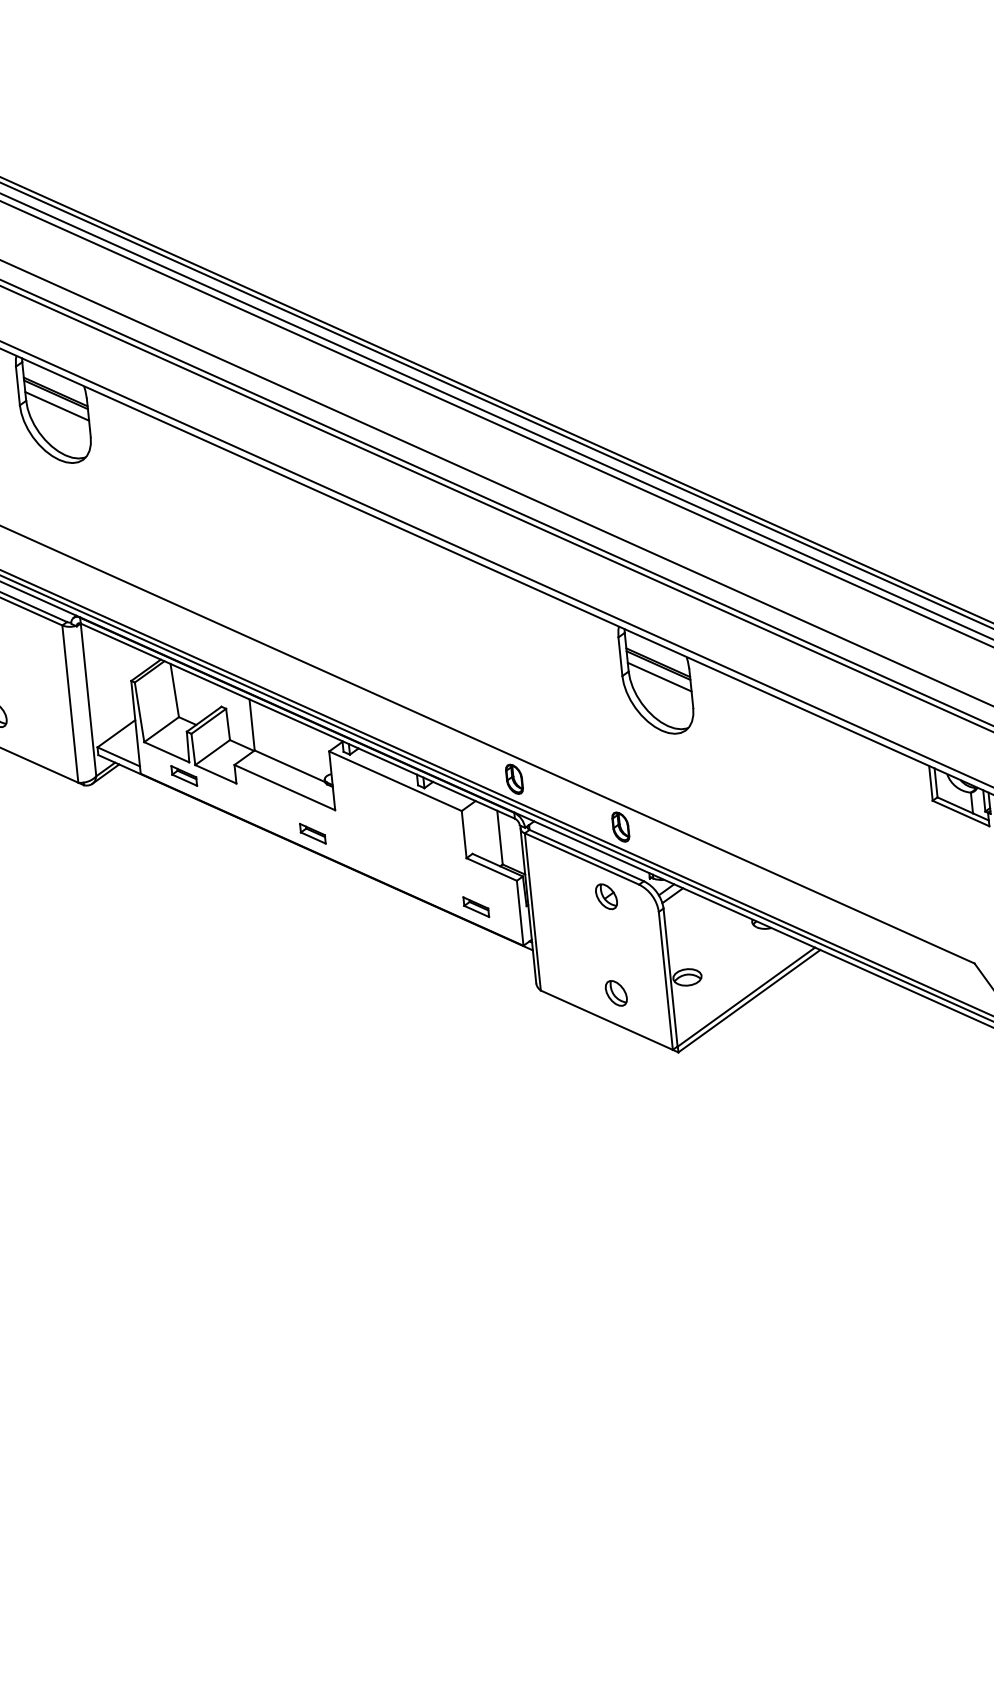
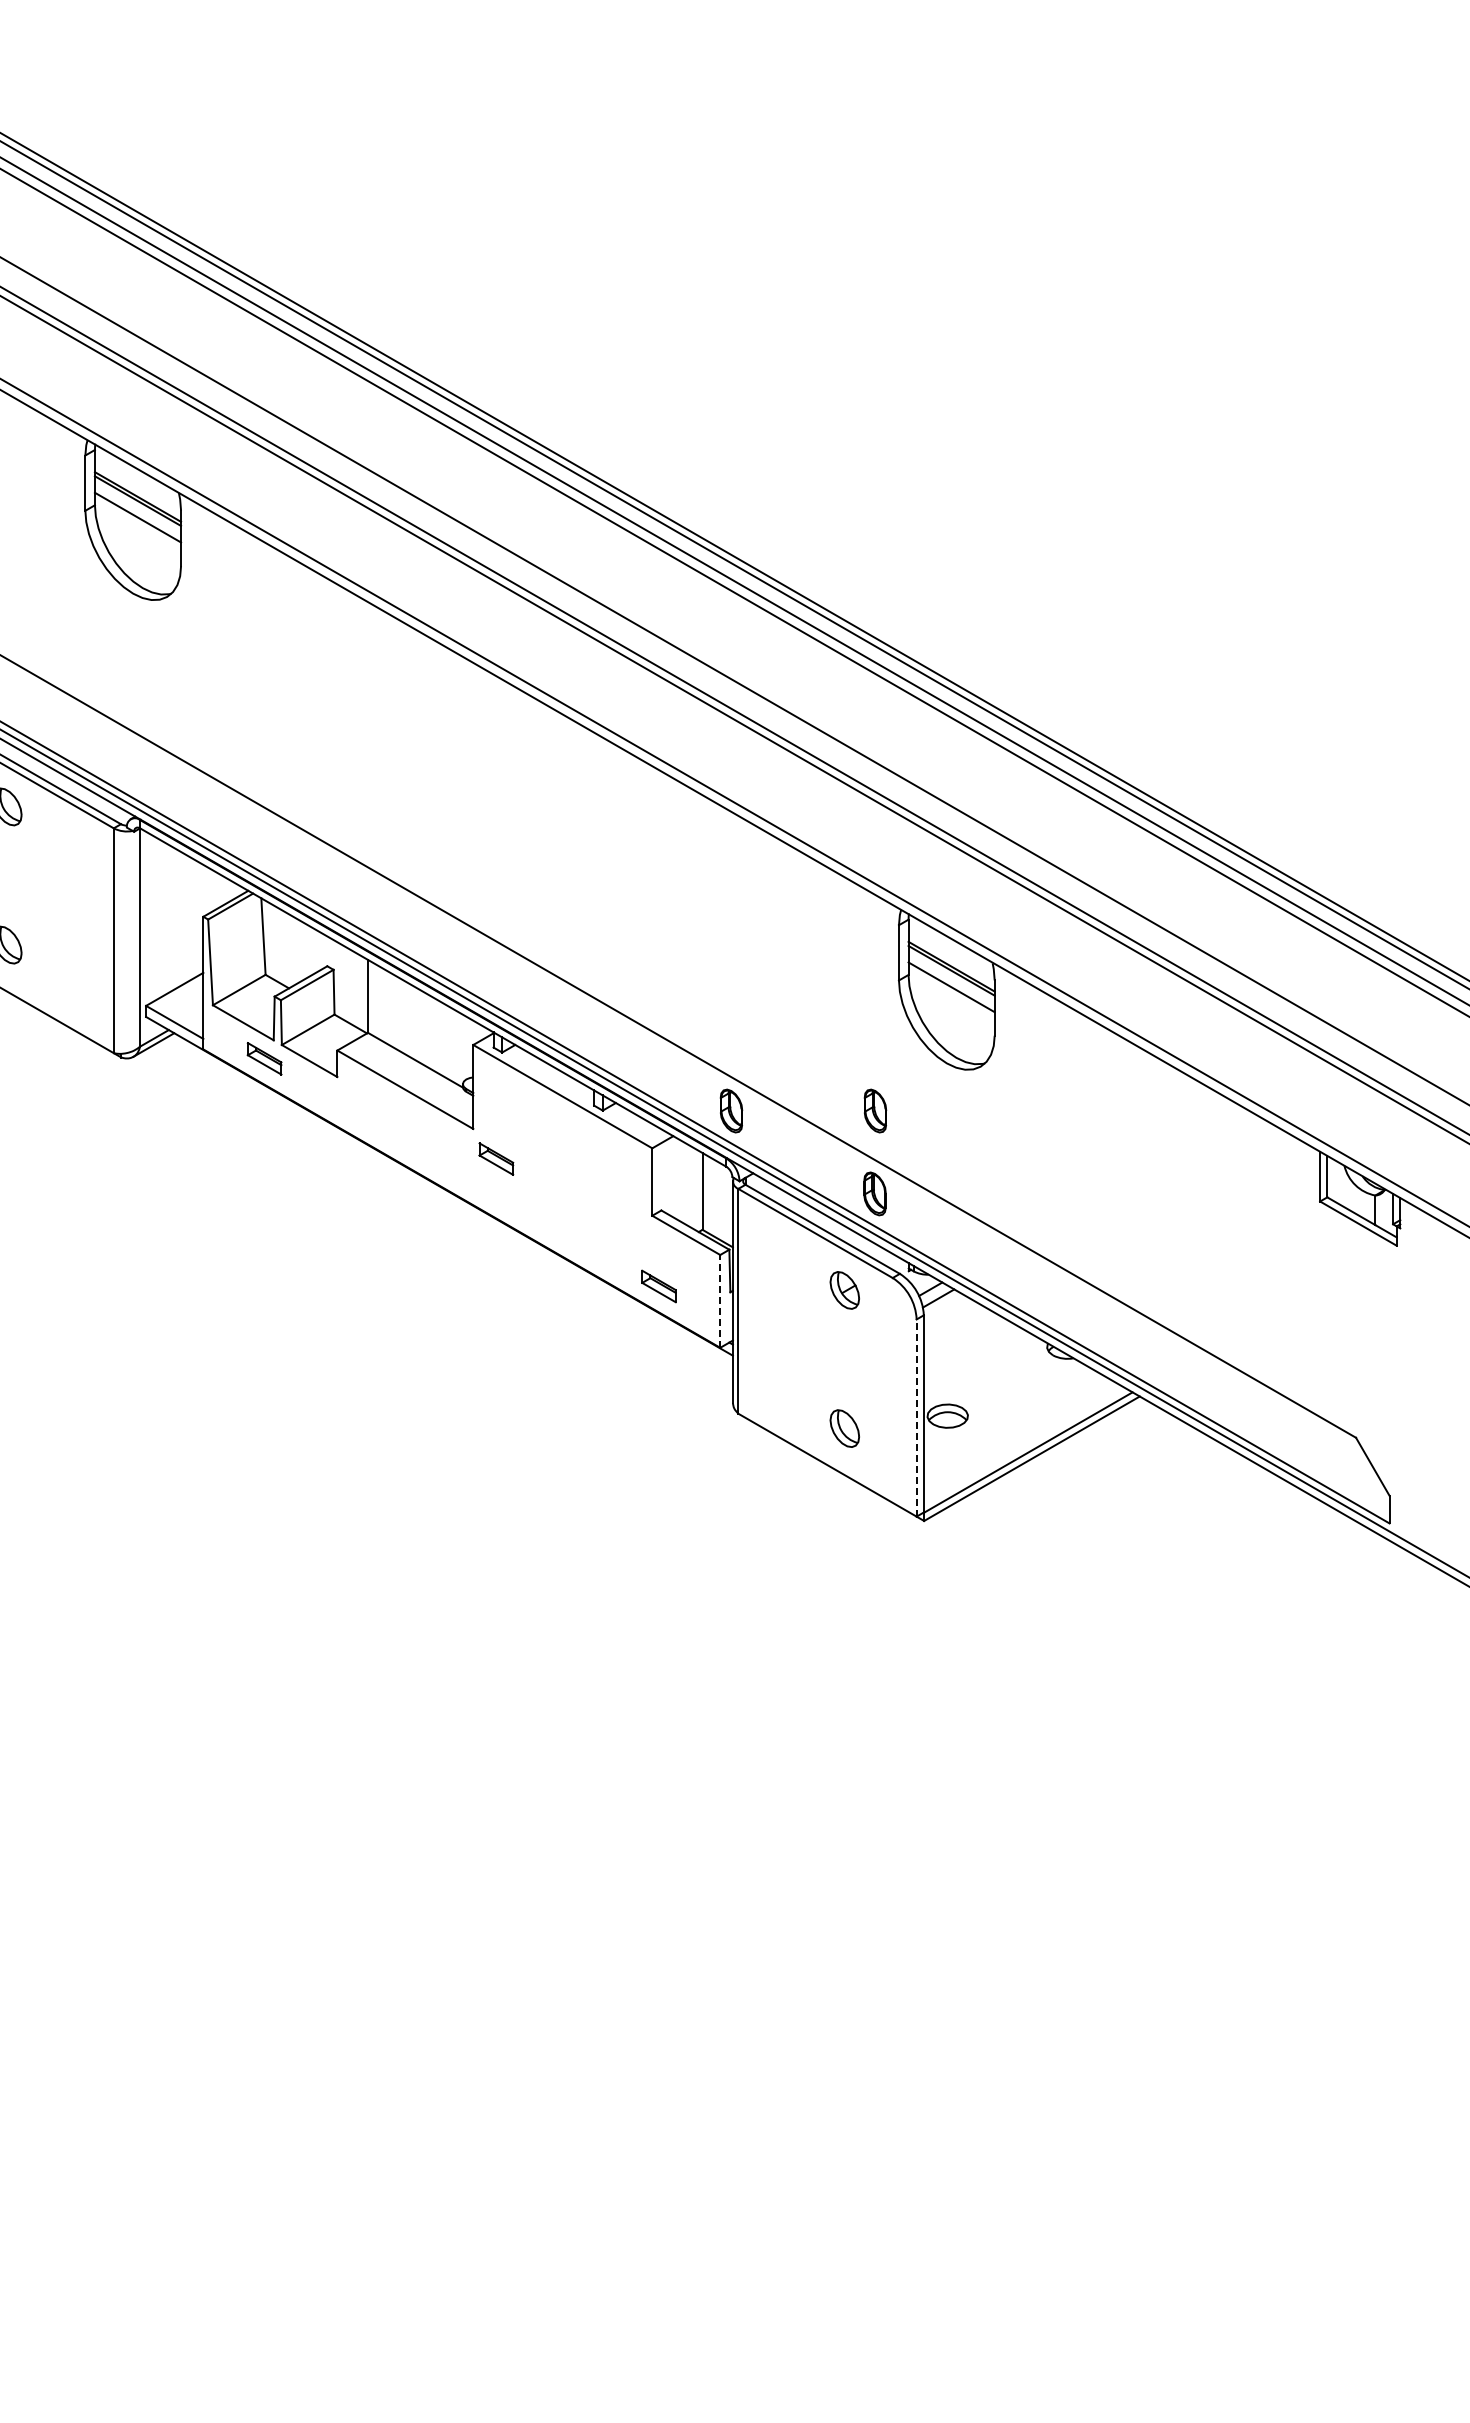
part: (615, 768) -> (875, 1110), added
part: (312, 833) -> (496, 1158), moved
line: (520, 912) -> (720, 1300), solid -> dashed
line: (665, 981) -> (916, 1418), solid -> dashed

